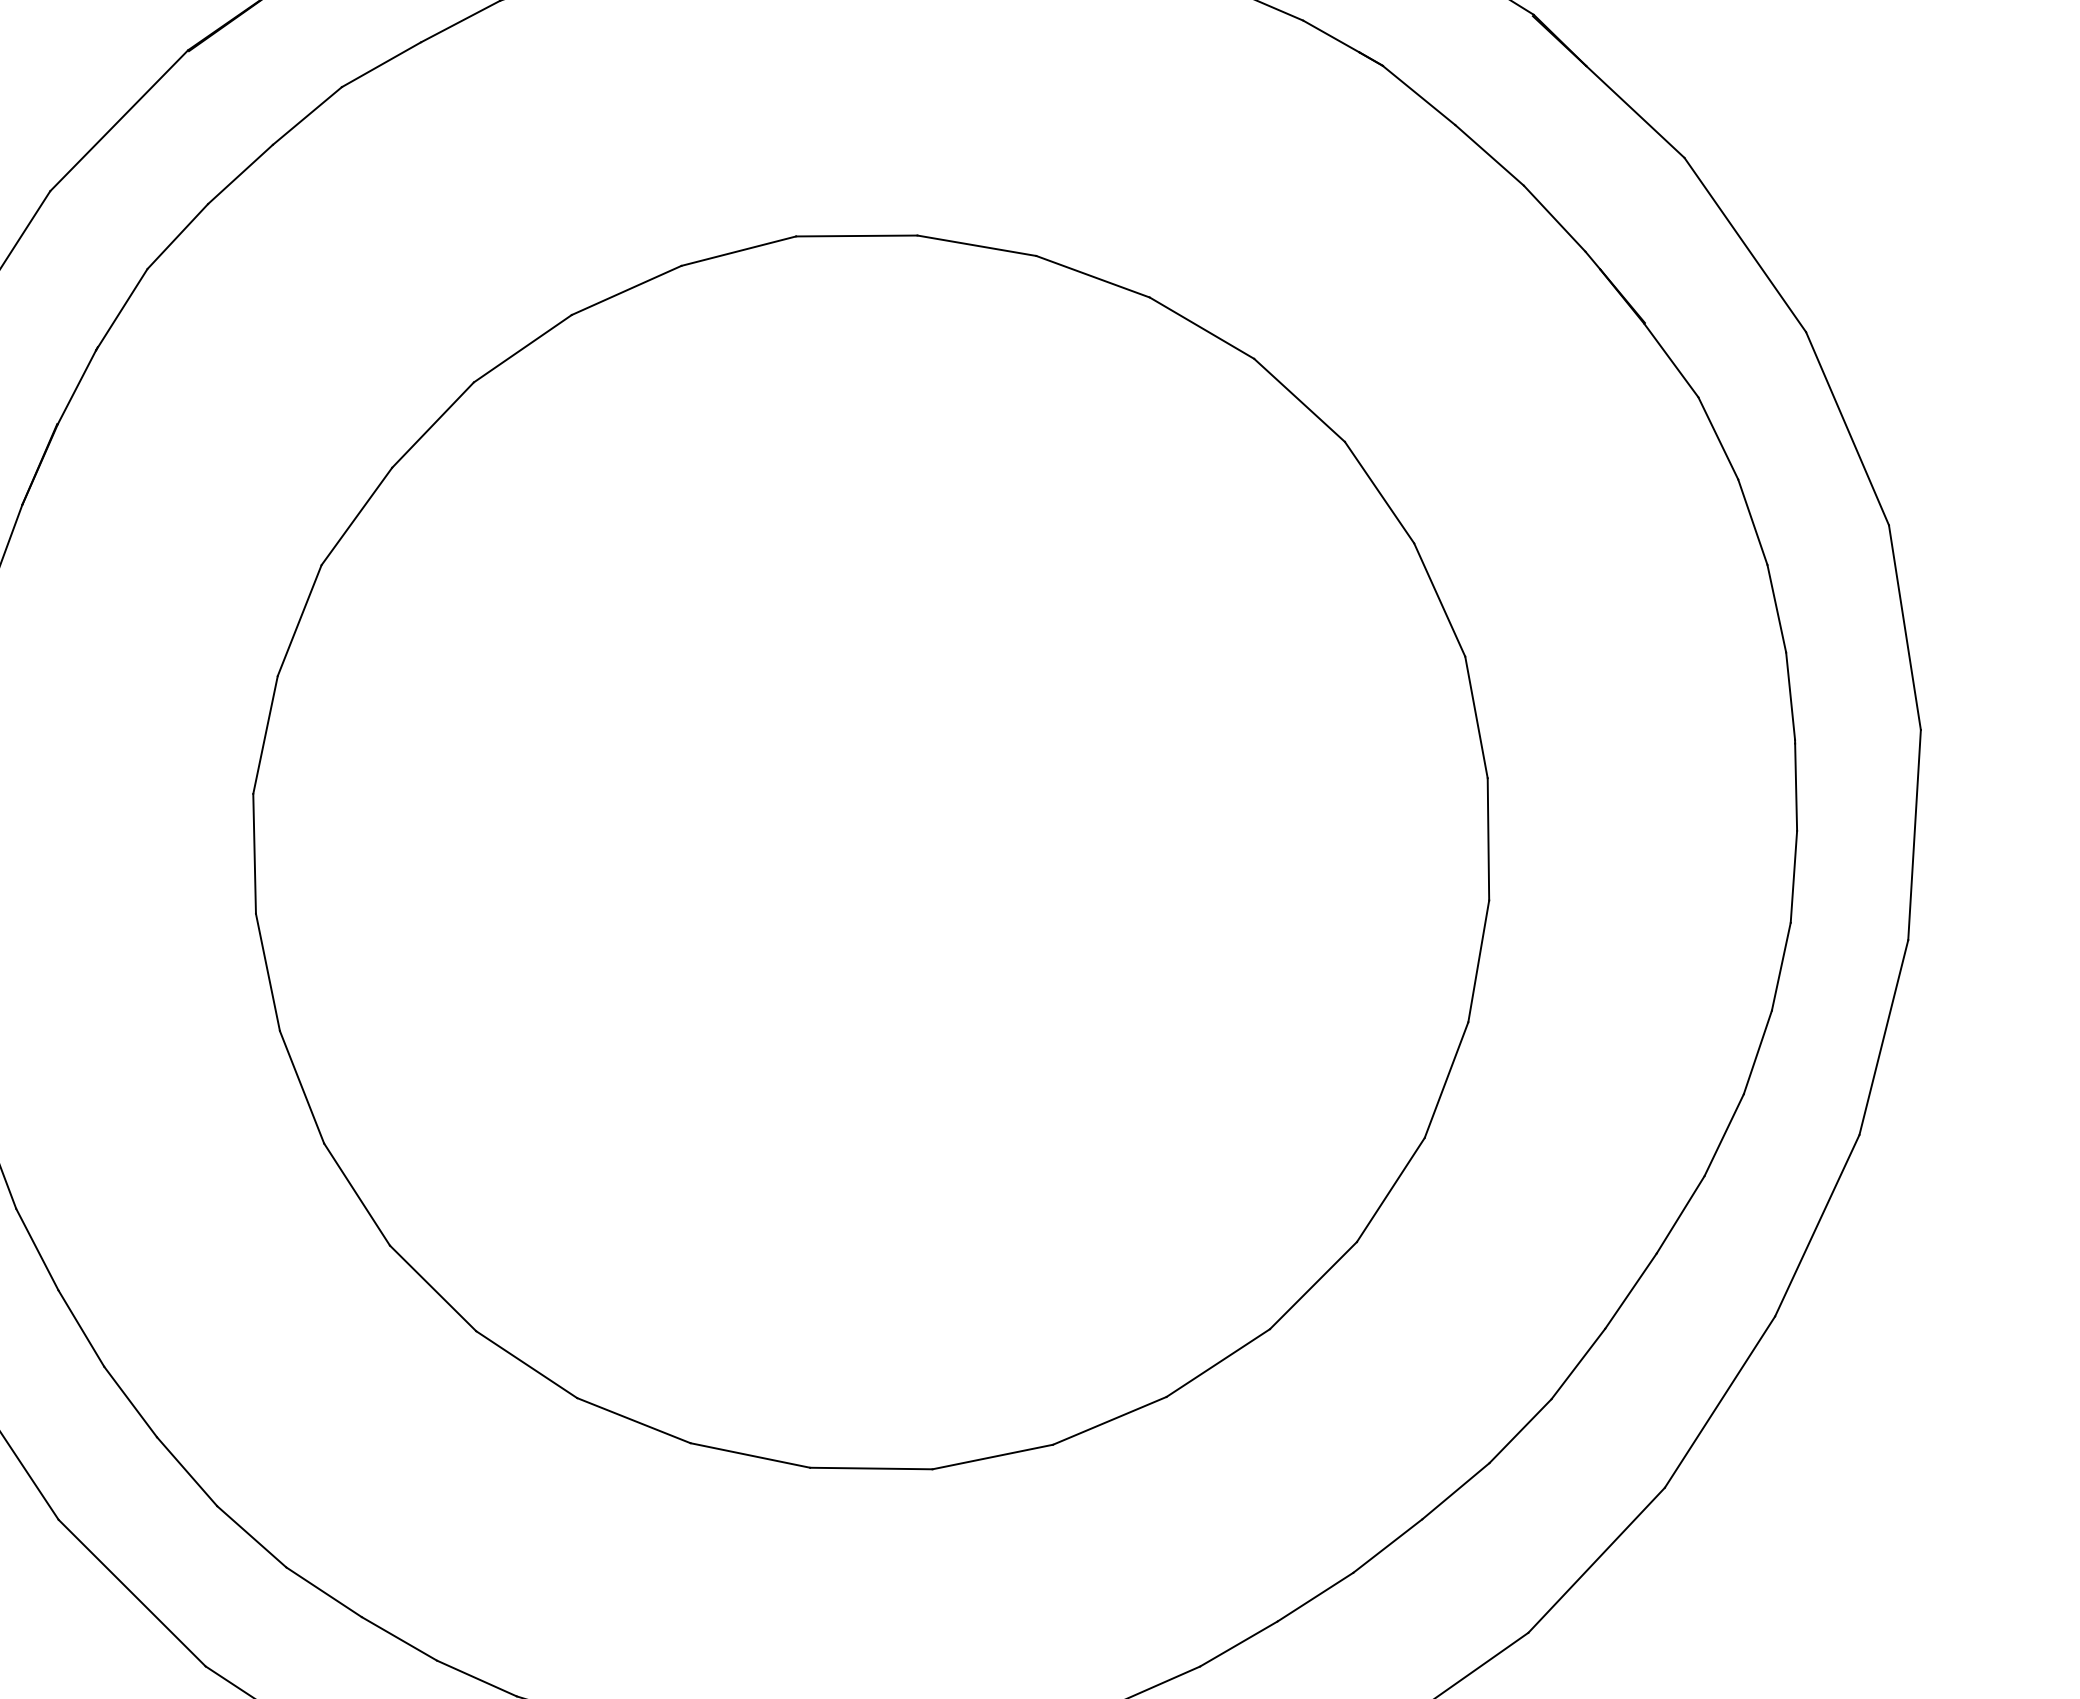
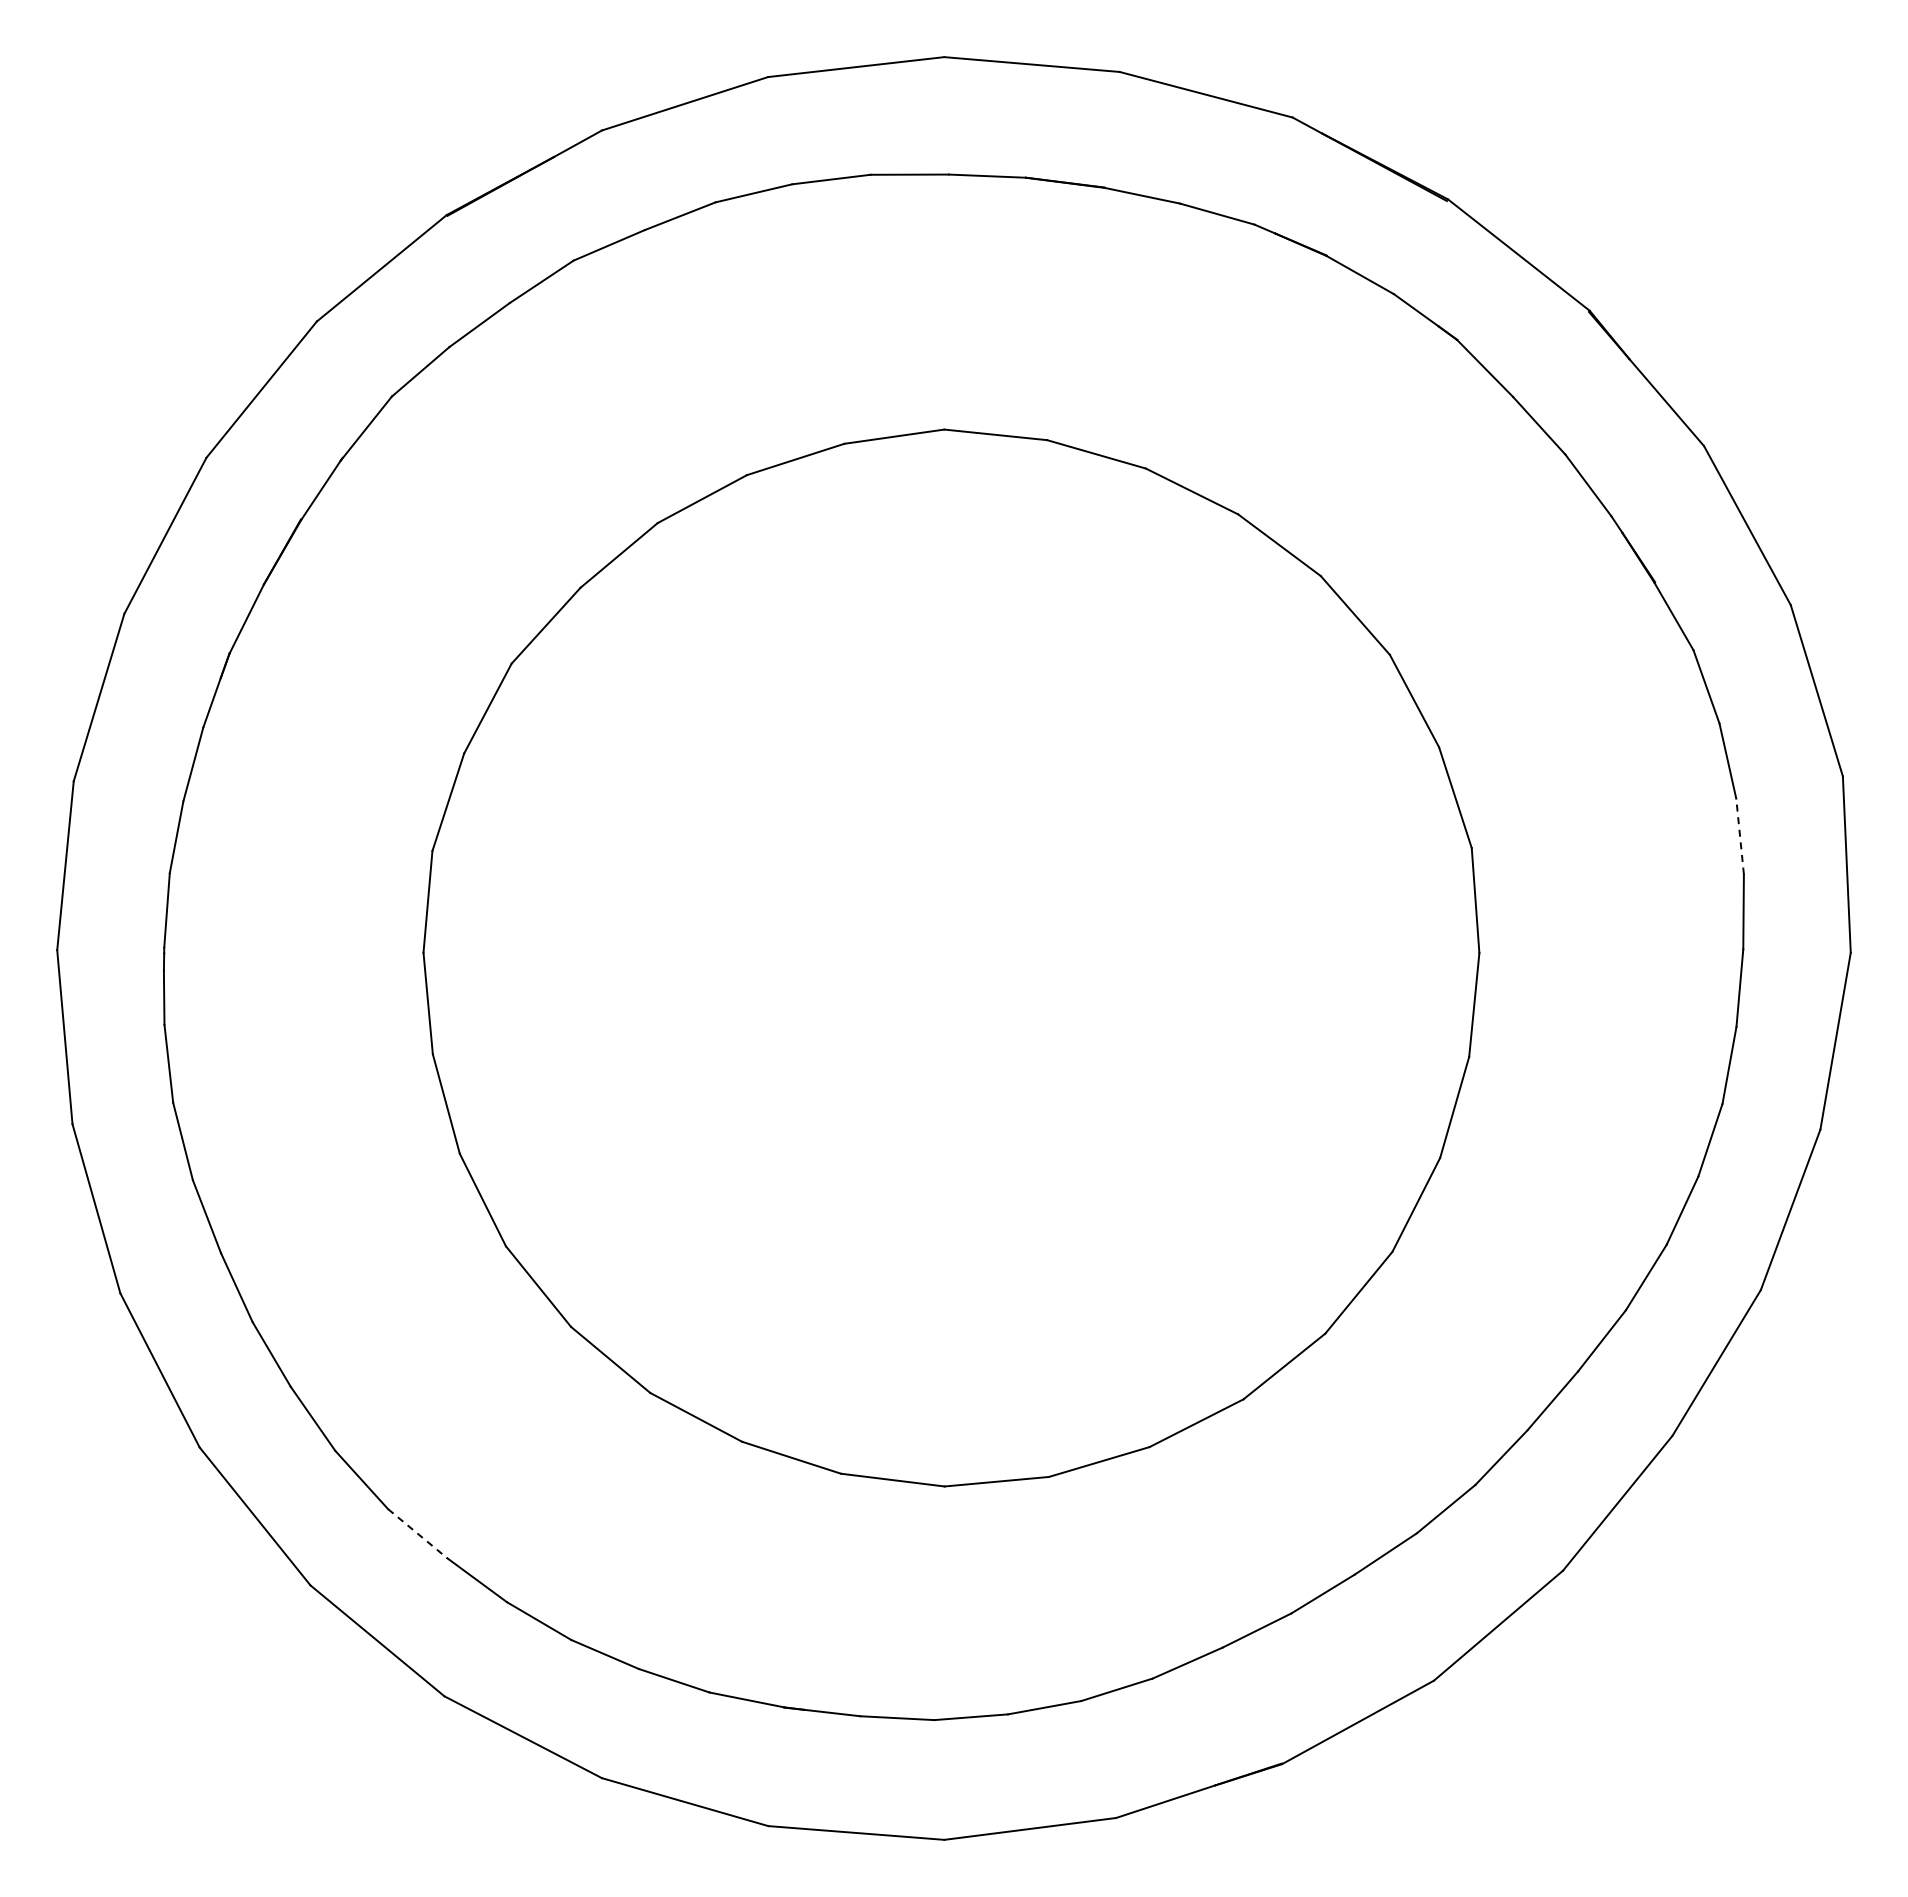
line: (1777, 608) -> (1740, 836), solid -> dashed
line: (323, 1592) -> (417, 1533), solid -> dashed

